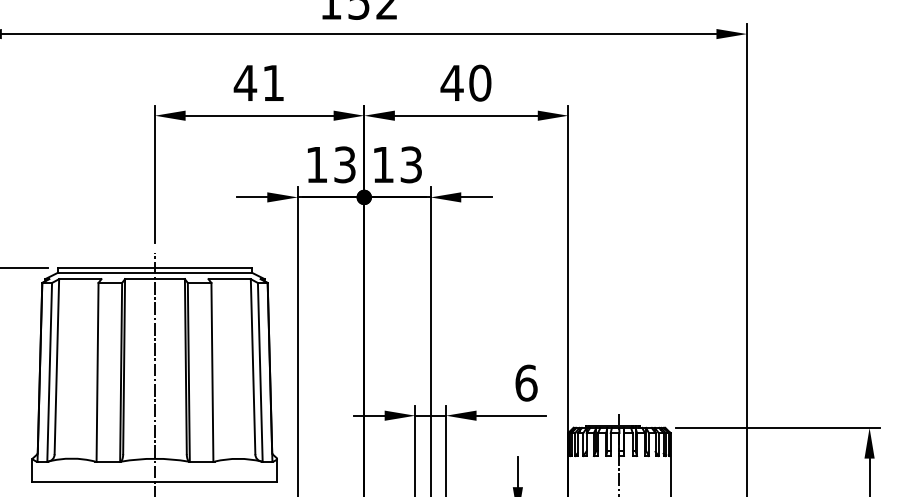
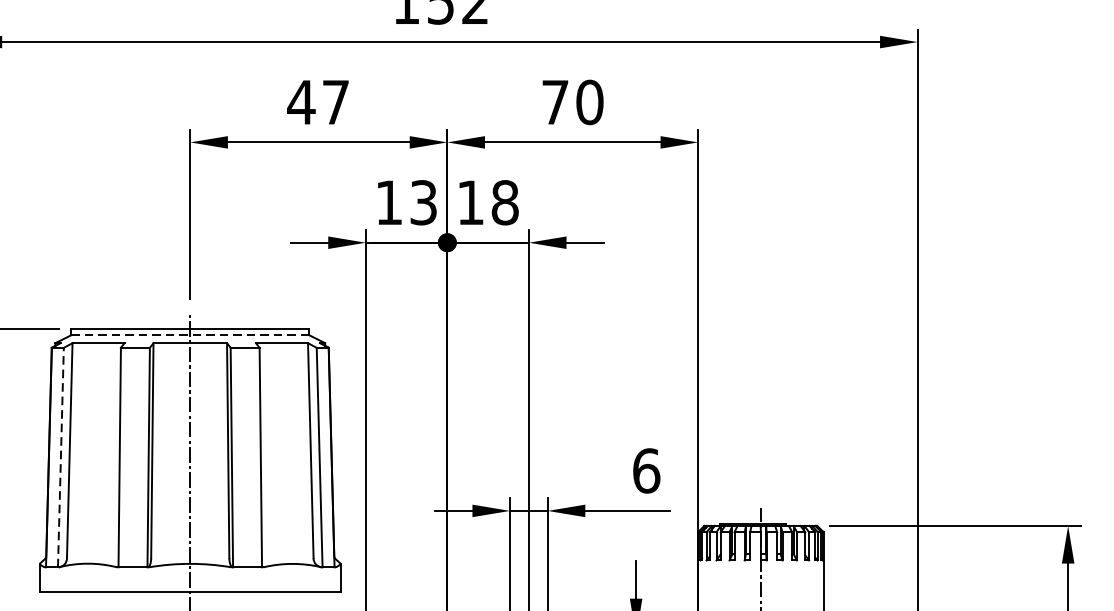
text: (273, 82) -> (335, 101), 41 -> 47
text: (451, 82) -> (554, 101), 40 -> 70
text: (411, 164) -> (505, 202), 13 -> 18
line: (154, 272) -> (189, 334), solid -> dashed
line: (49, 371) -> (60, 456), solid -> dashed

